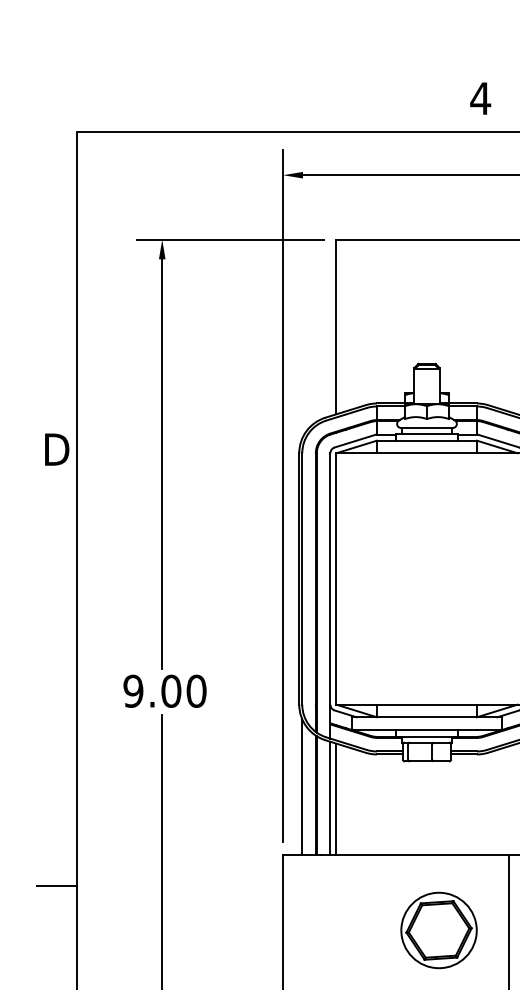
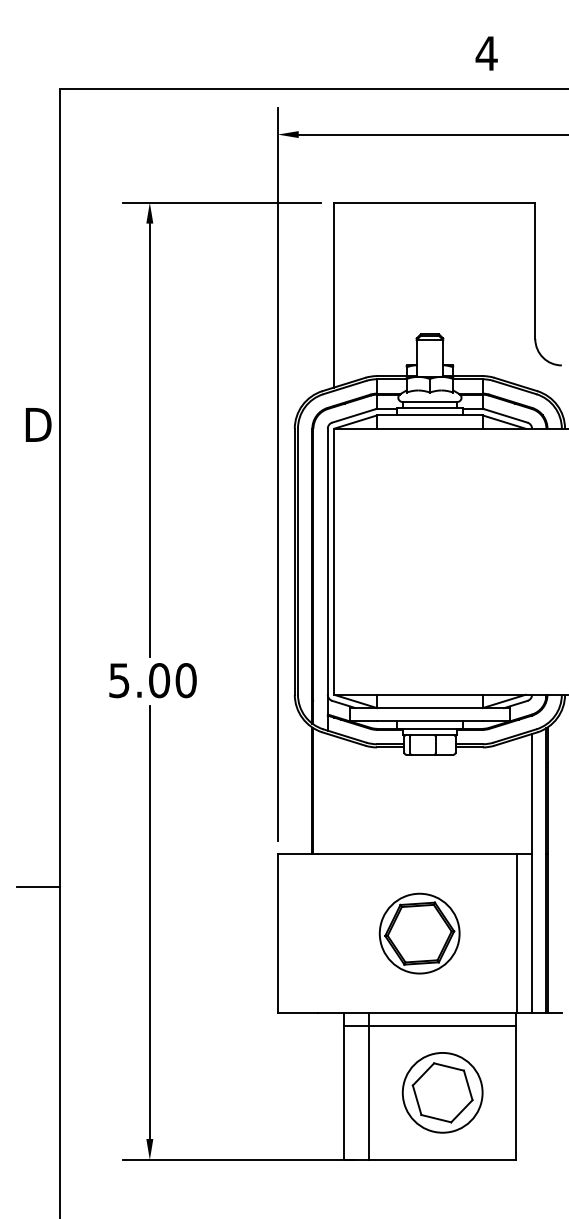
text: (132, 691) -> (118, 680), 9.00 -> 5.00
line: (301, 786) -> (297, 781), removed
line: (330, 798) -> (327, 793), removed
line: (336, 798) -> (334, 794), removed
part: (438, 930) -> (419, 933), moved

